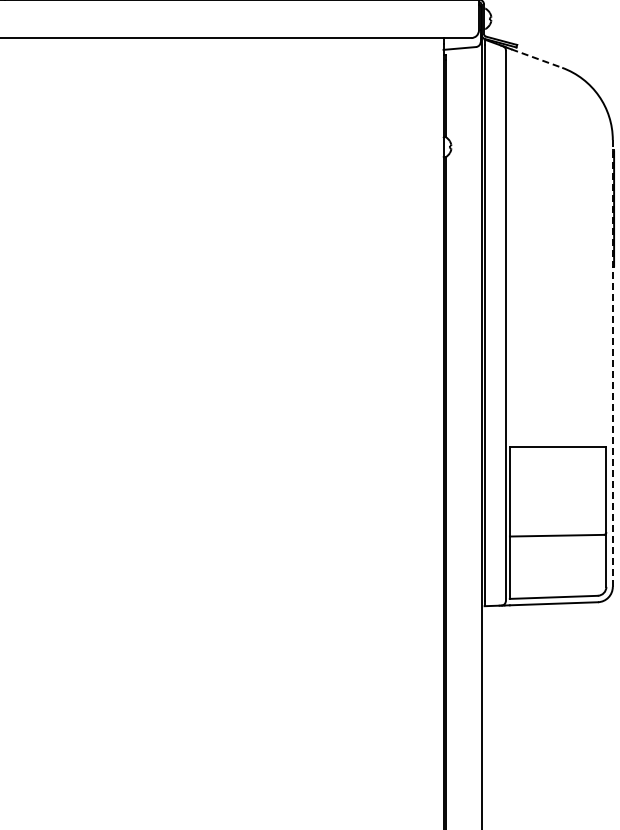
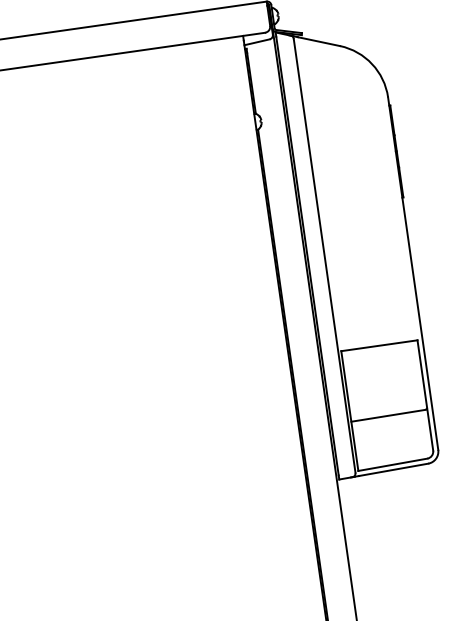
line: (537, 58) -> (319, 41), dashed -> solid
line: (612, 363) -> (412, 273), dashed -> solid

